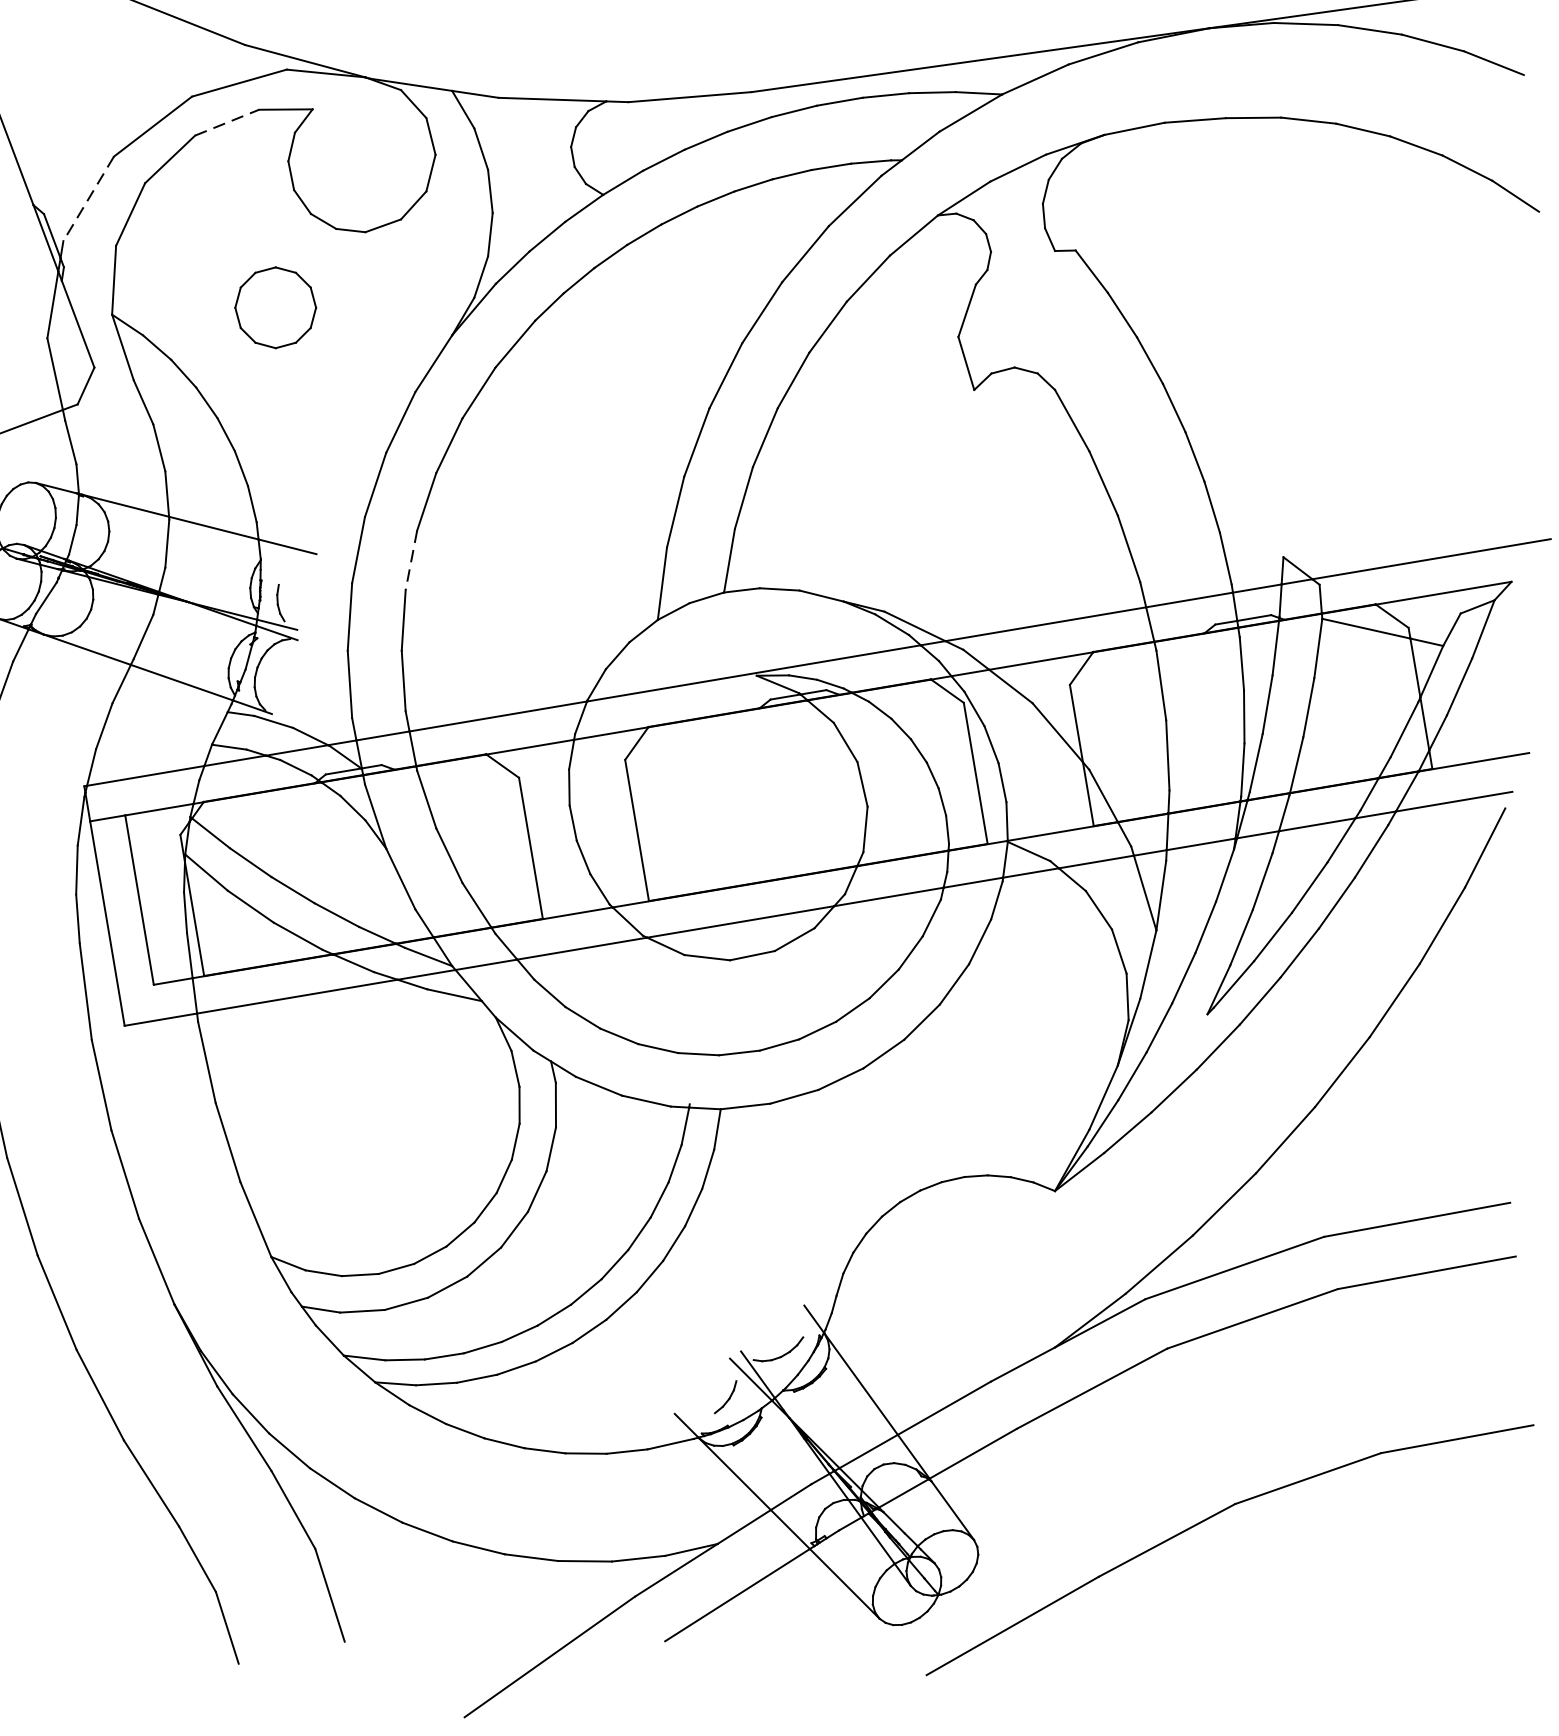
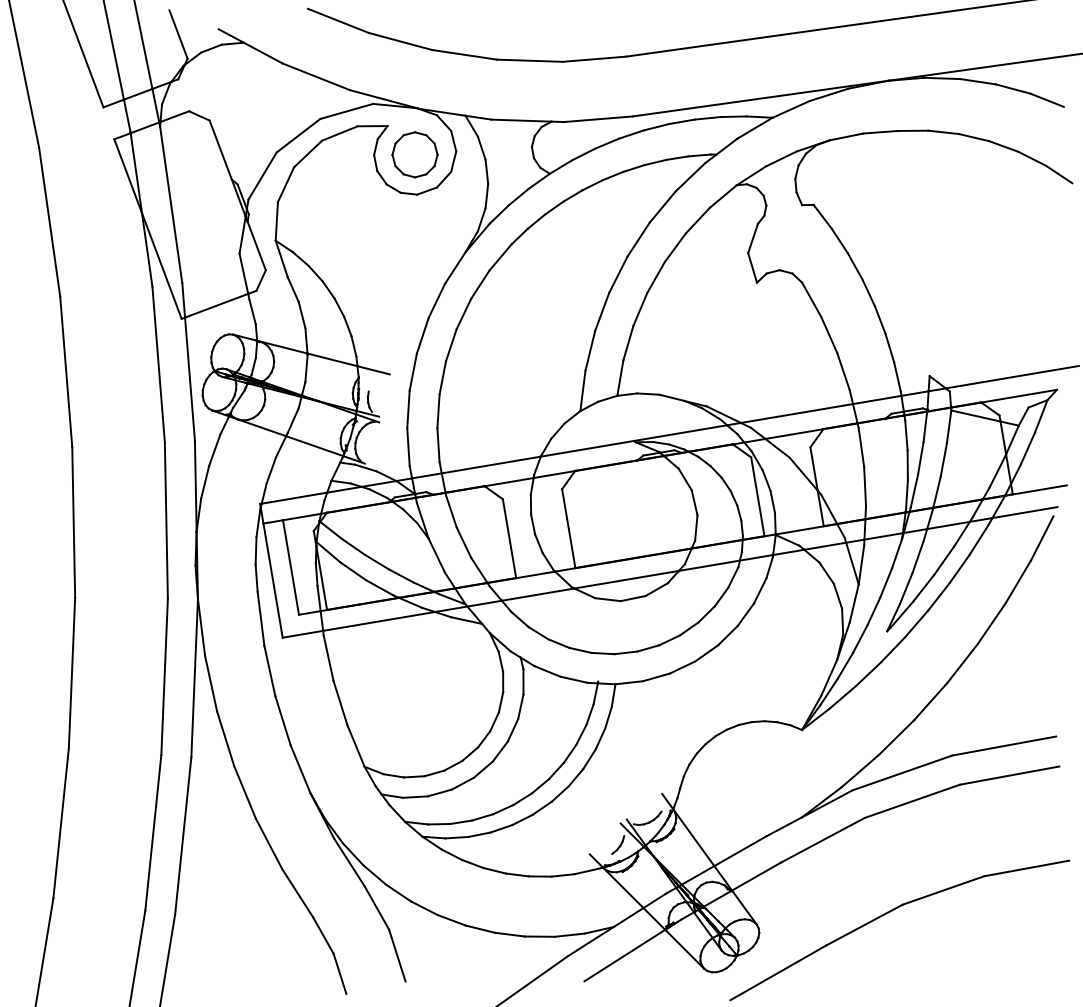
line: (228, 122) -> (340, 133), dashed -> solid
line: (88, 199) -> (262, 176), dashed -> solid
part: (274, 307) -> (414, 154), moved
line: (410, 559) -> (442, 377), dashed -> solid

